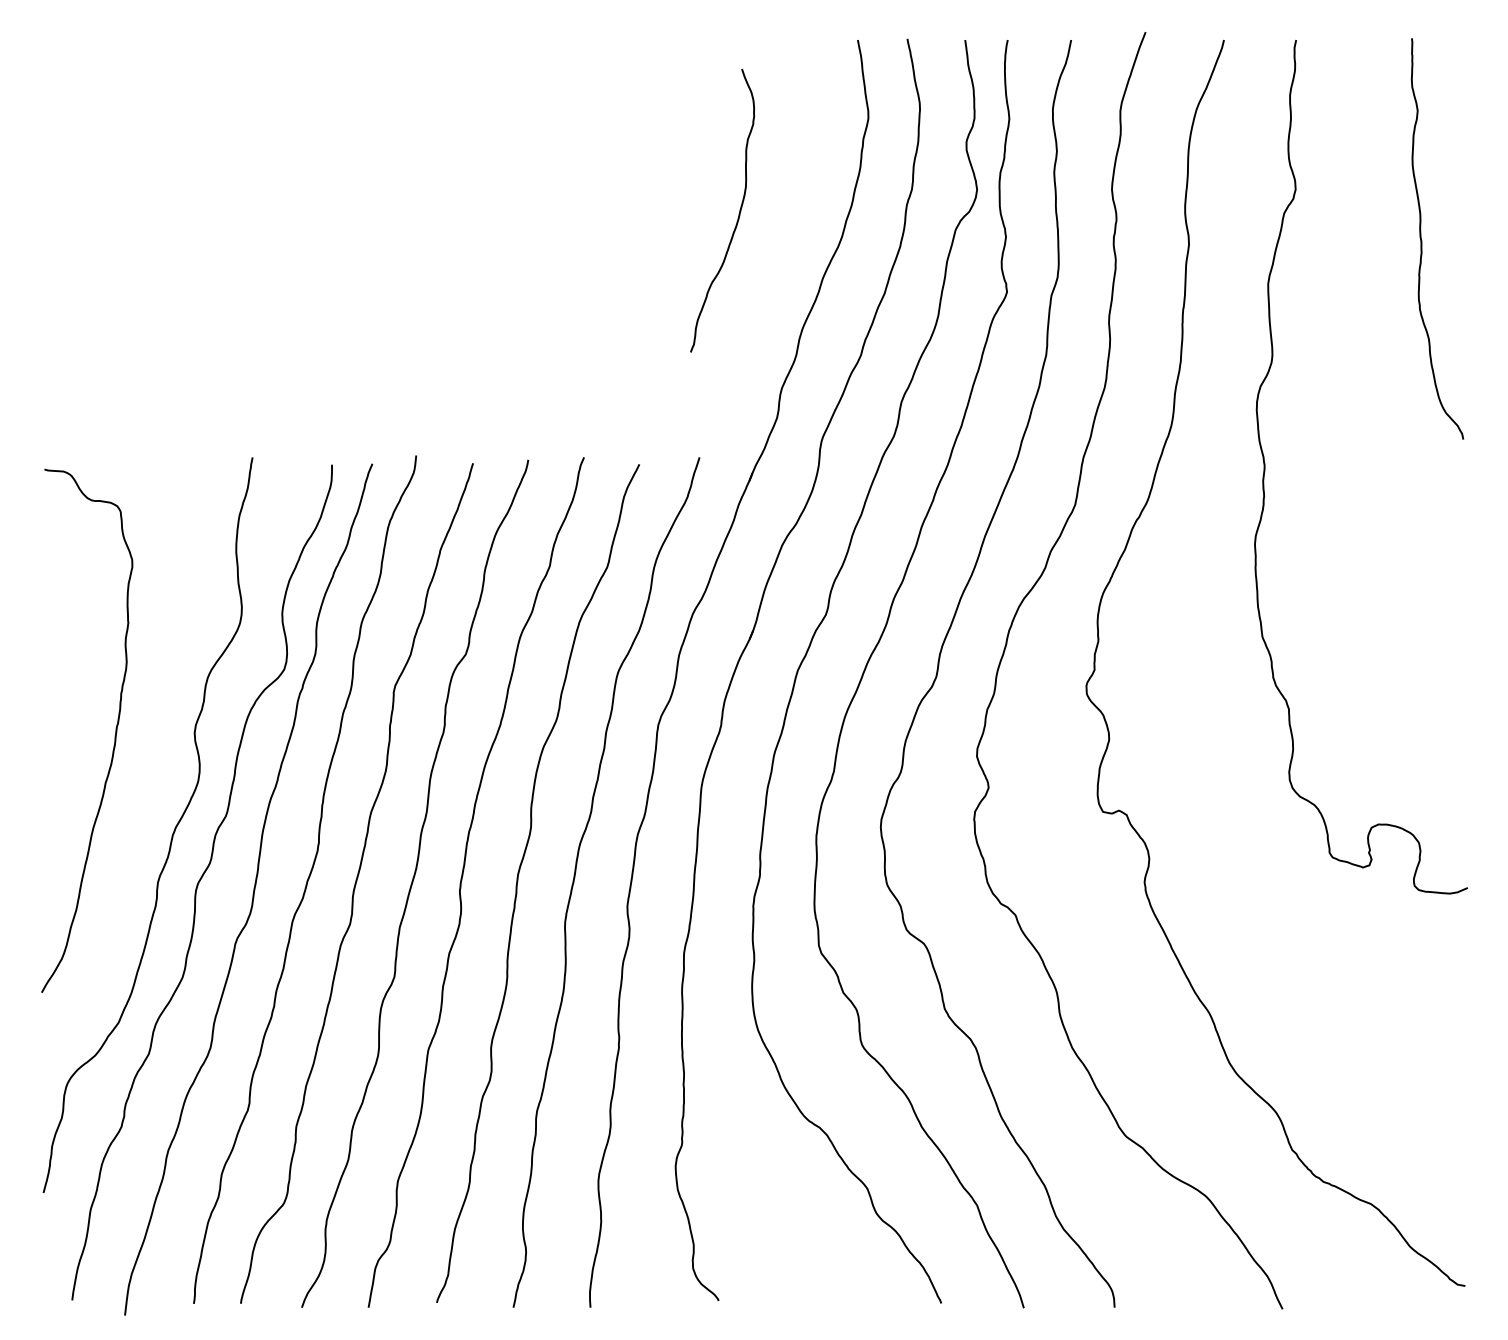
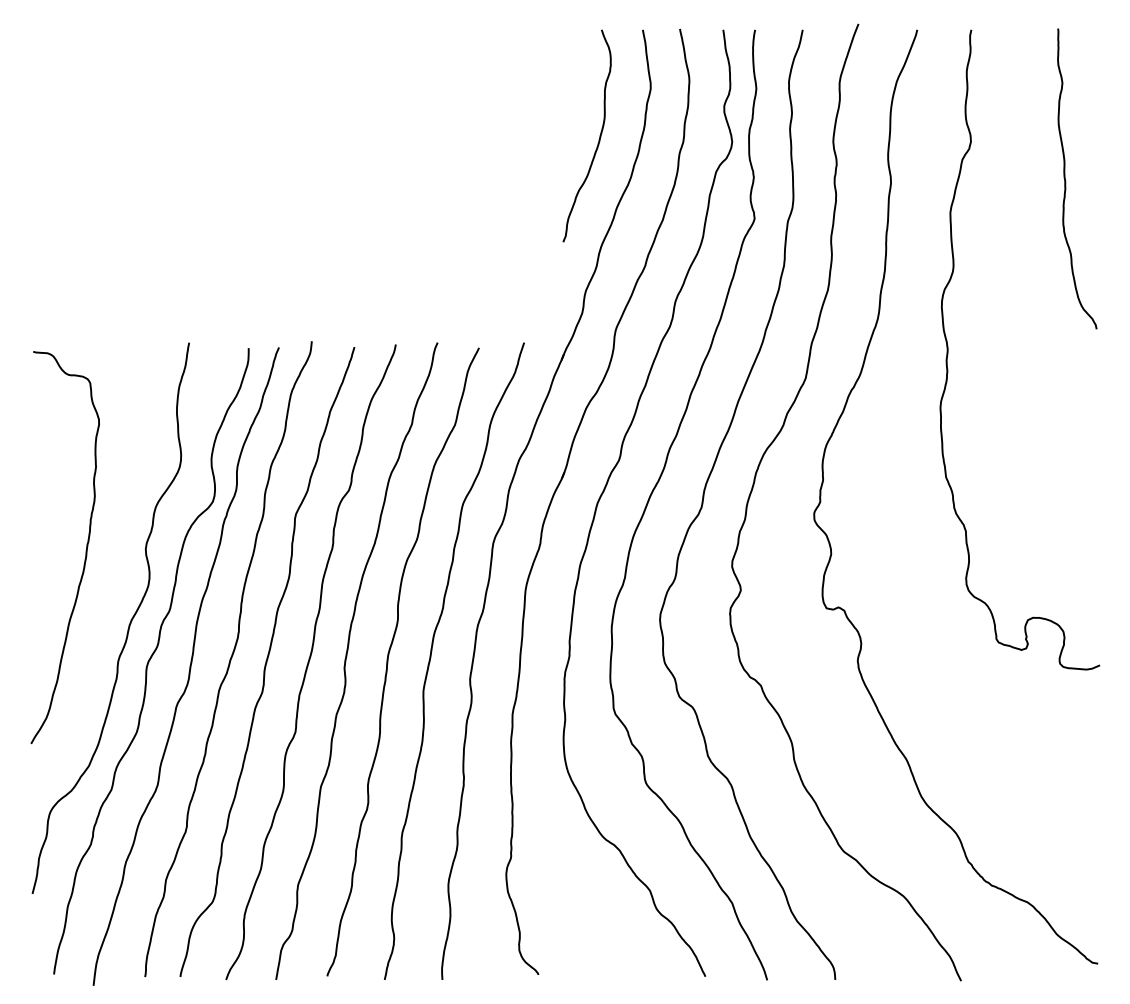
curve: (738, 213) -> (599, 138), moved

